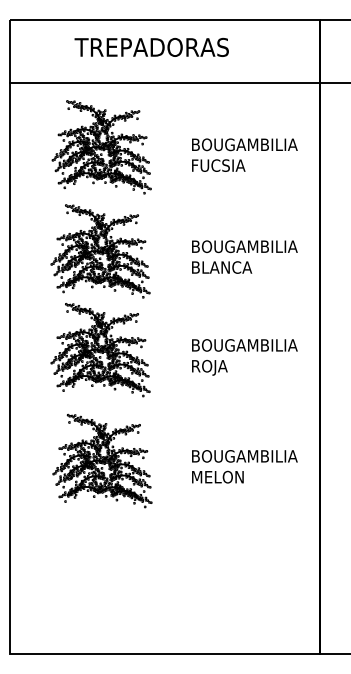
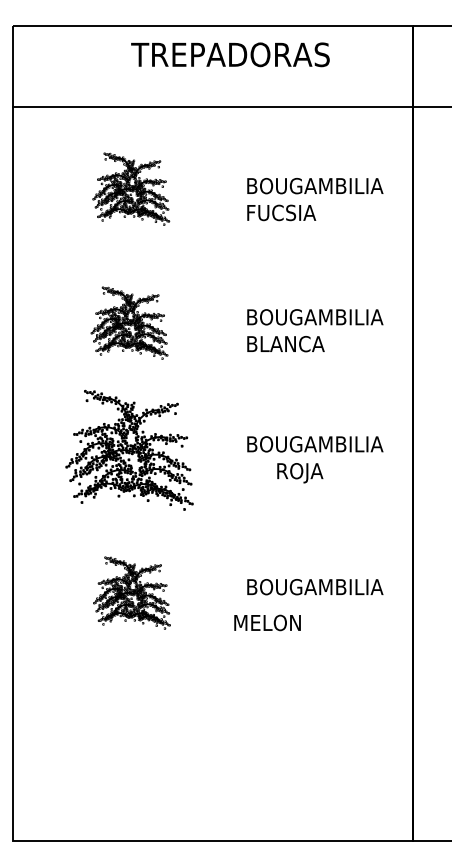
text: (151, 47) -> (230, 54), moved
part: (102, 146) -> (131, 188), size x0.6
part: (100, 250) -> (129, 322), size x0.6
text: (210, 368) -> (300, 473), moved
part: (102, 460) -> (131, 592), size x0.6
text: (217, 476) -> (267, 622), moved

